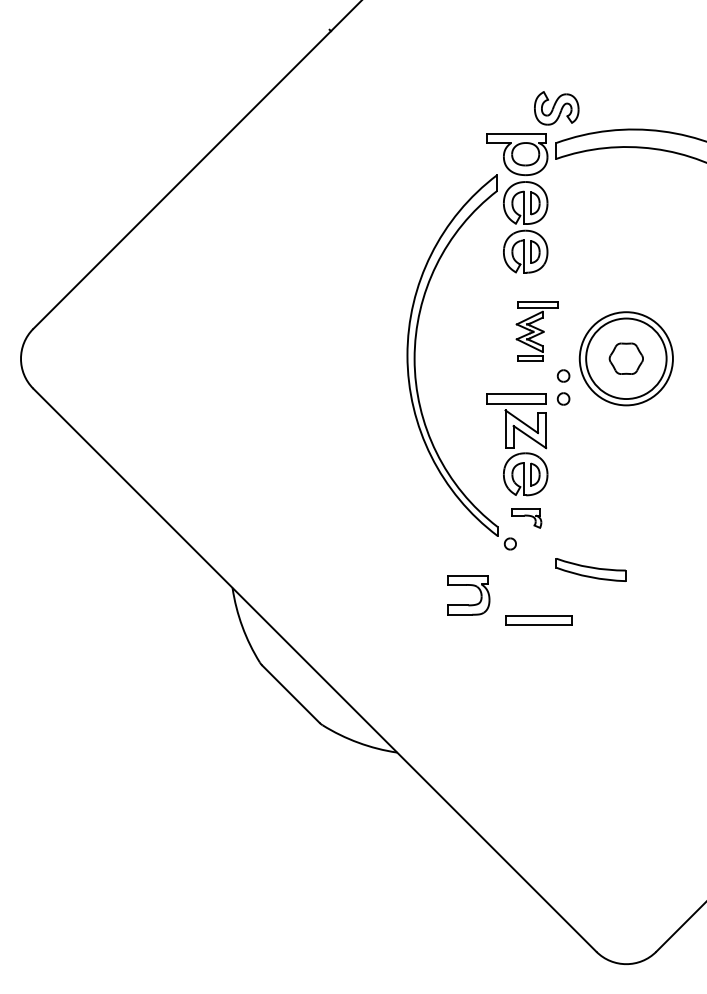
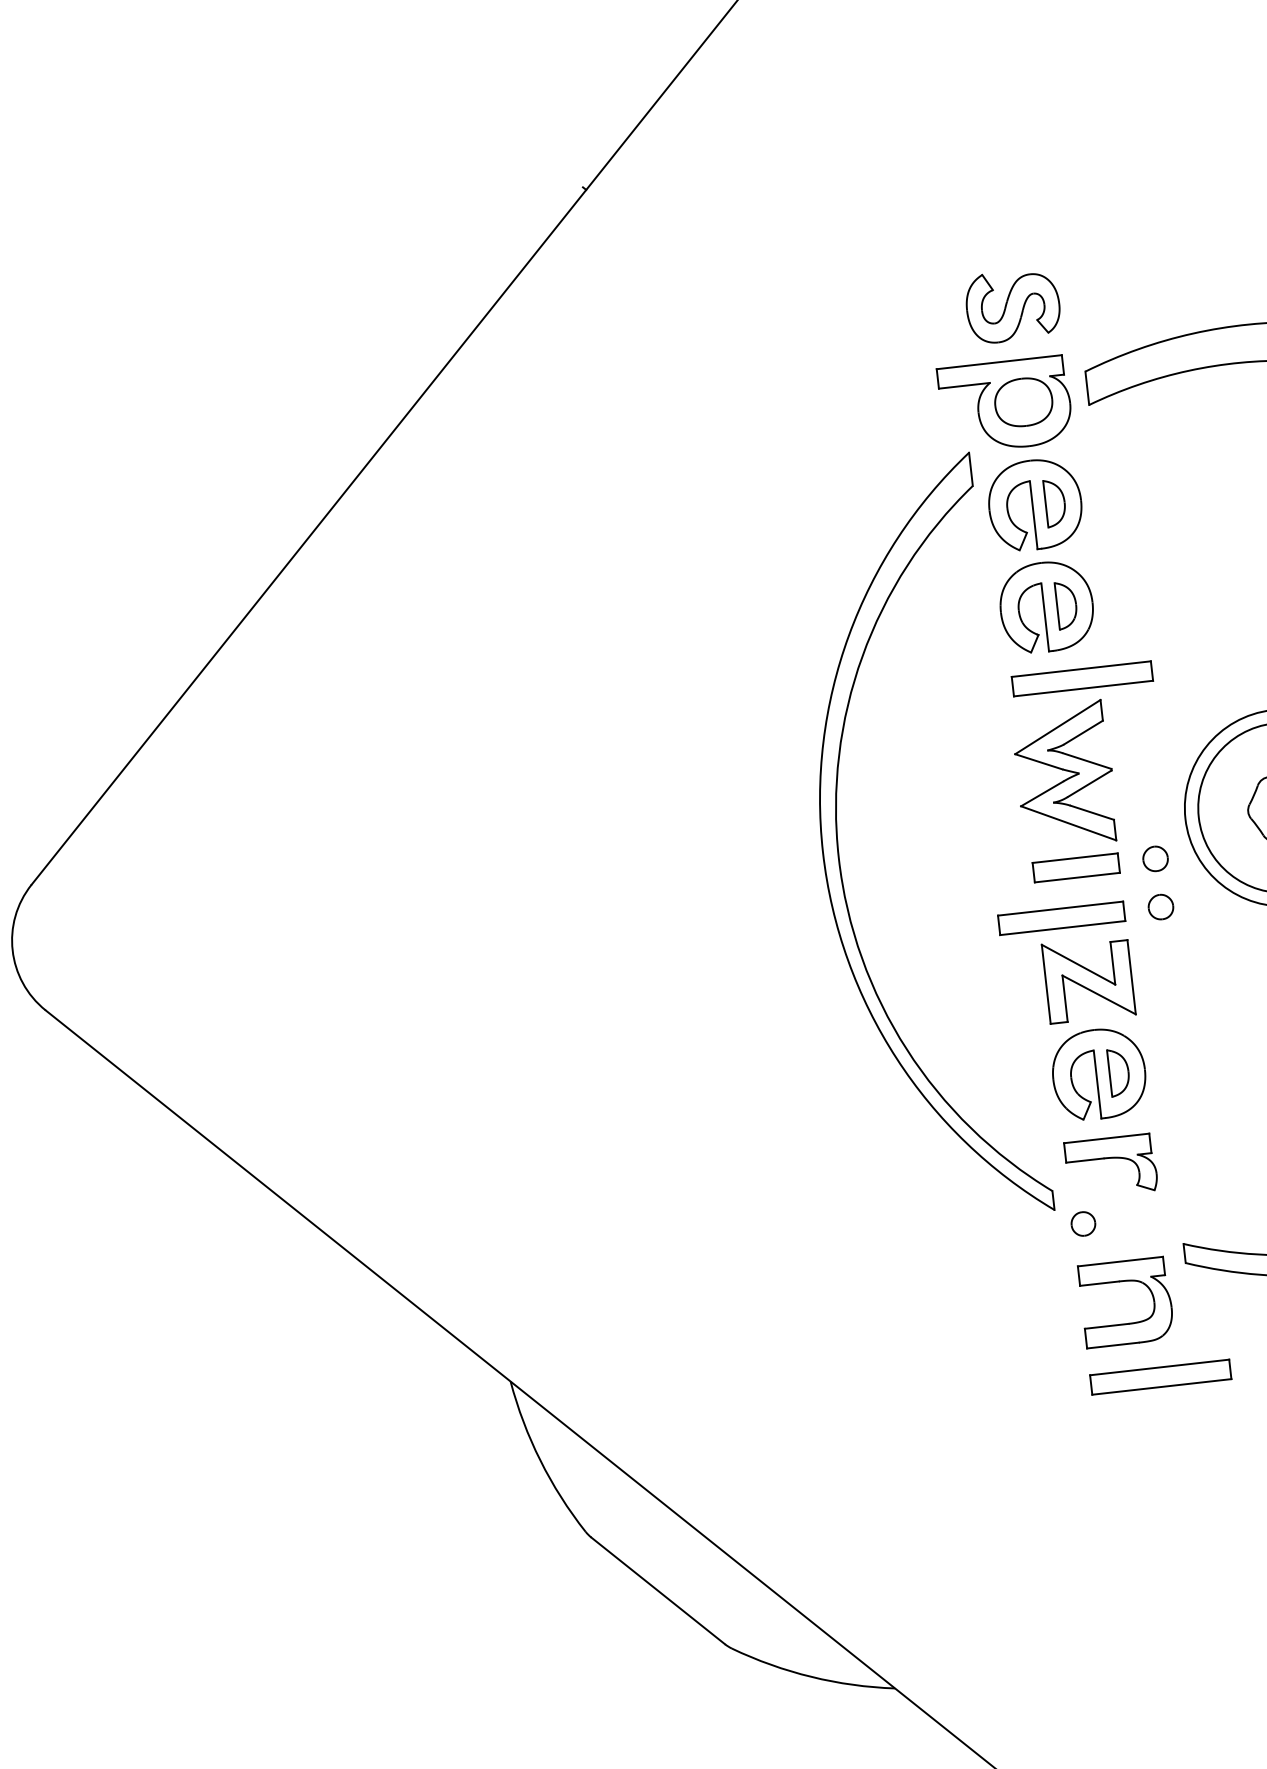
part: (556, 108) -> (1012, 306), moved
part: (537, 331) -> (1090, 771), size x1.67
part: (526, 518) -> (1111, 1166), size x1.43
part: (468, 604) -> (1128, 1321), moved

